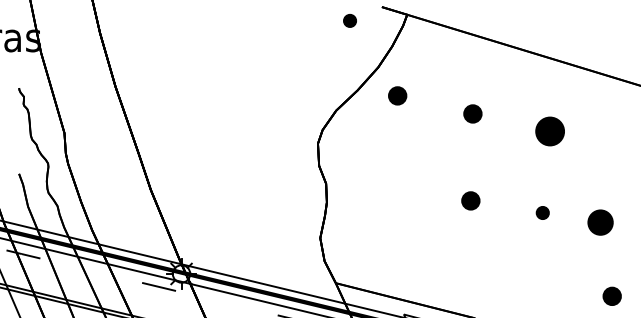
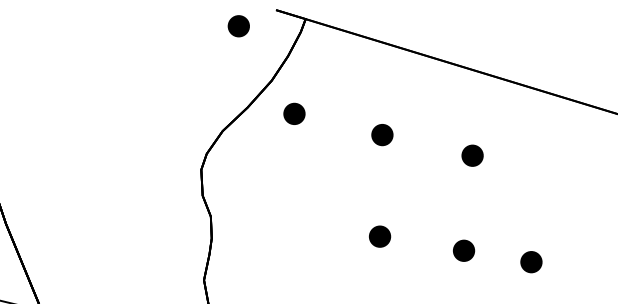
part: (349, 20) -> (238, 25), size x1.43
part: (549, 131) -> (471, 155), size x0.62
part: (542, 212) -> (463, 250), size x1.43
part: (599, 222) -> (530, 261), size x0.71

